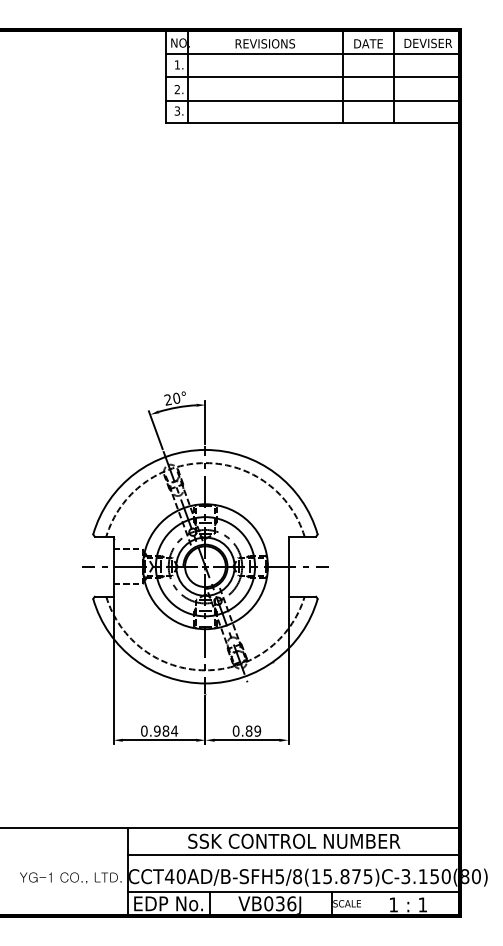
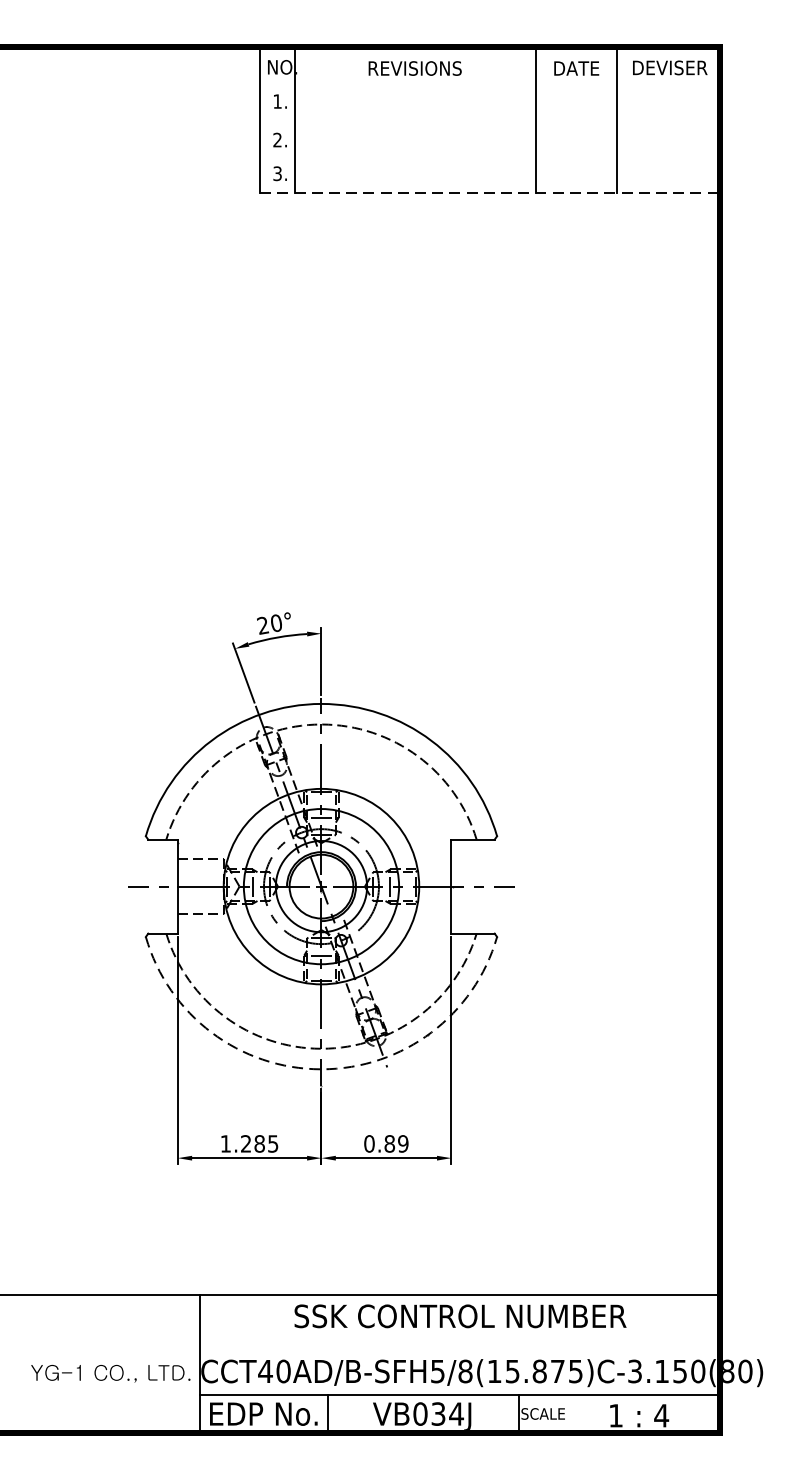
line: (313, 53) -> (490, 83), removed
line: (313, 77) -> (490, 121), removed
line: (313, 100) -> (490, 157), removed
line: (313, 123) -> (490, 193), solid -> dashed
arc: (205, 683) -> (321, 1069), solid -> dashed
text: (159, 730) -> (249, 1142), 0.984 -> 1.285
line: (293, 855) -> (459, 1338), removed
text: (291, 903) -> (456, 1413), VB036J -> VB034J
text: (422, 904) -> (661, 1415), 1 -> 4

